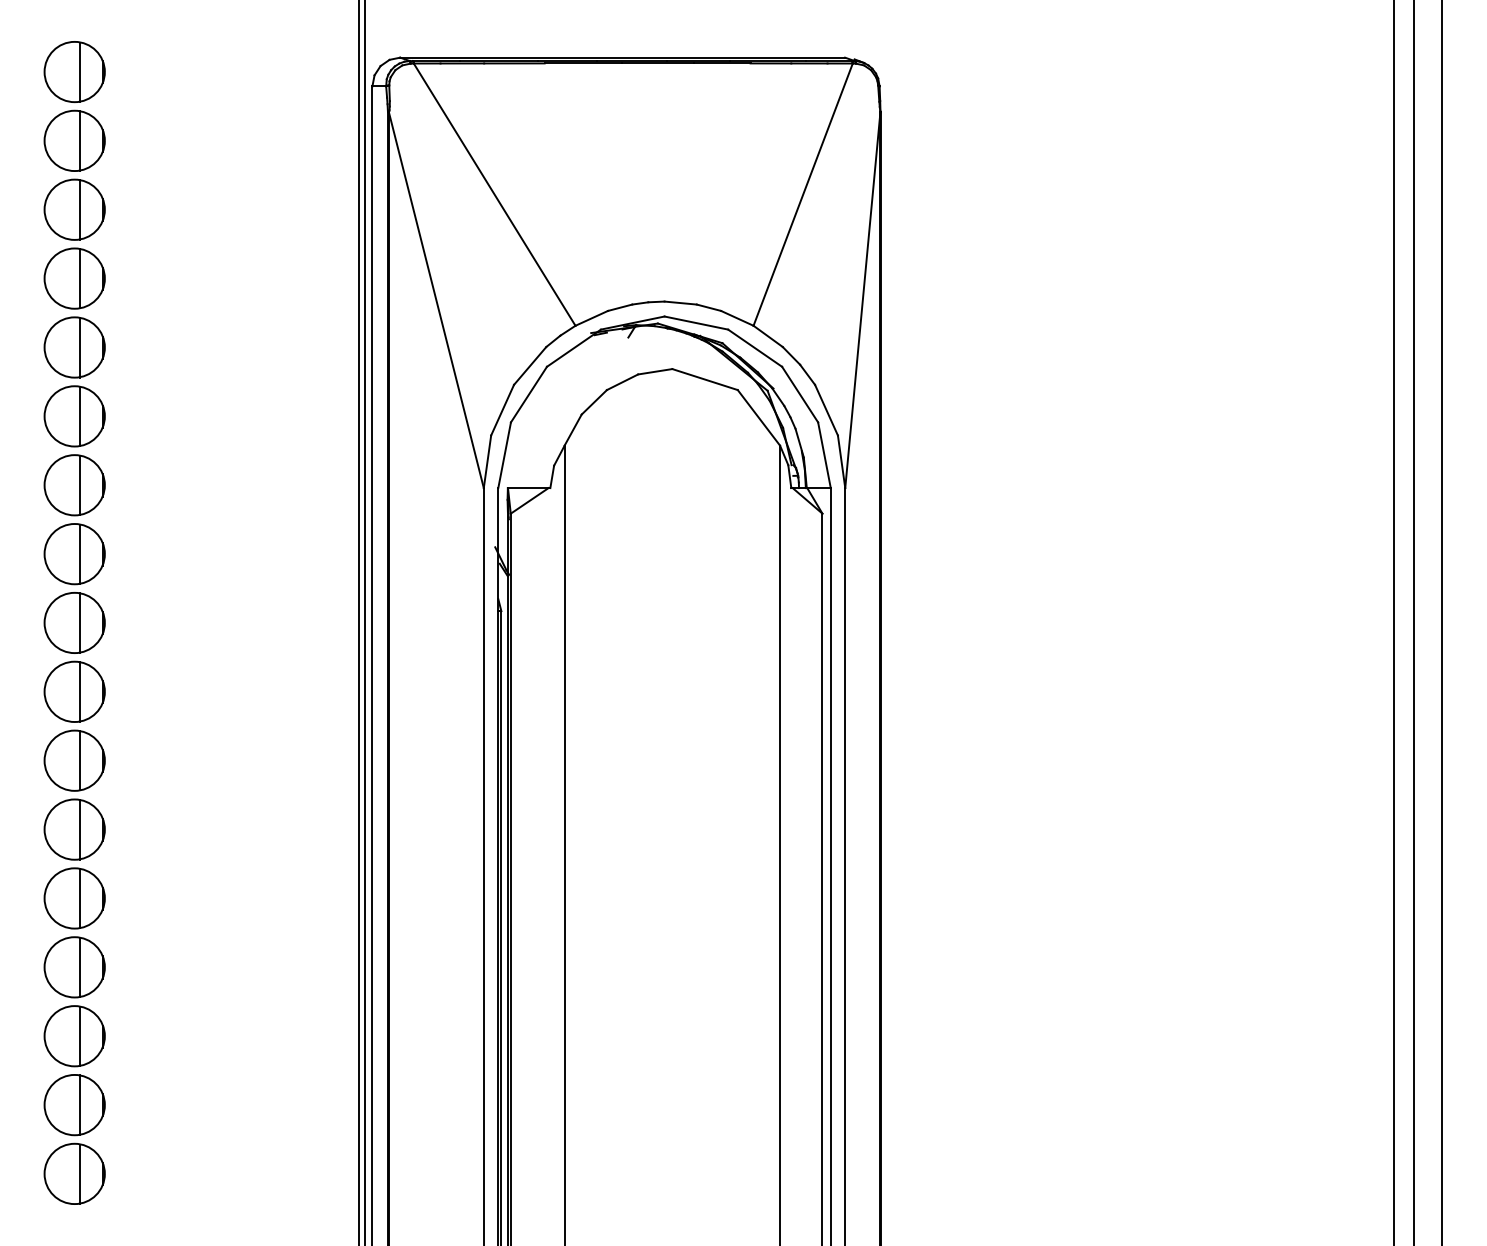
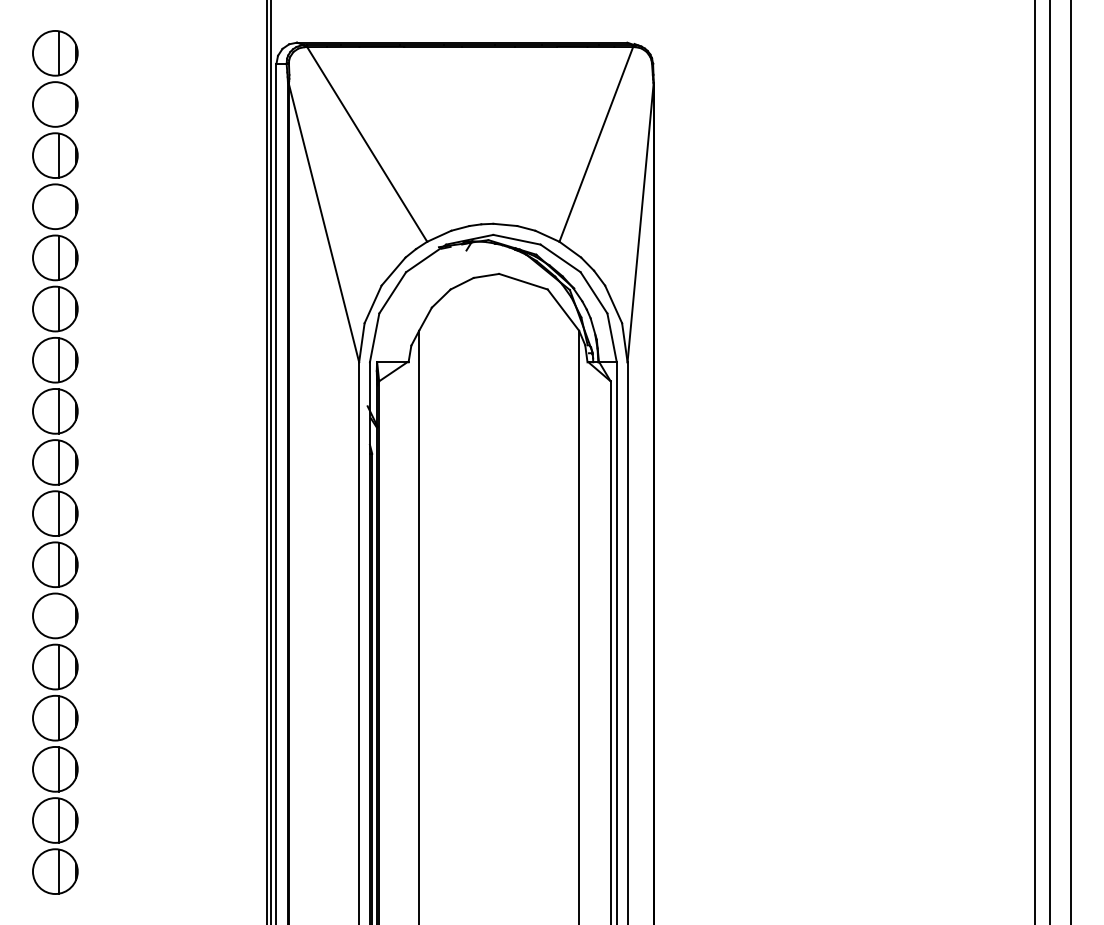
line: (79, 140) -> (58, 104), removed
line: (79, 278) -> (58, 206), removed
line: (79, 829) -> (58, 615), removed

